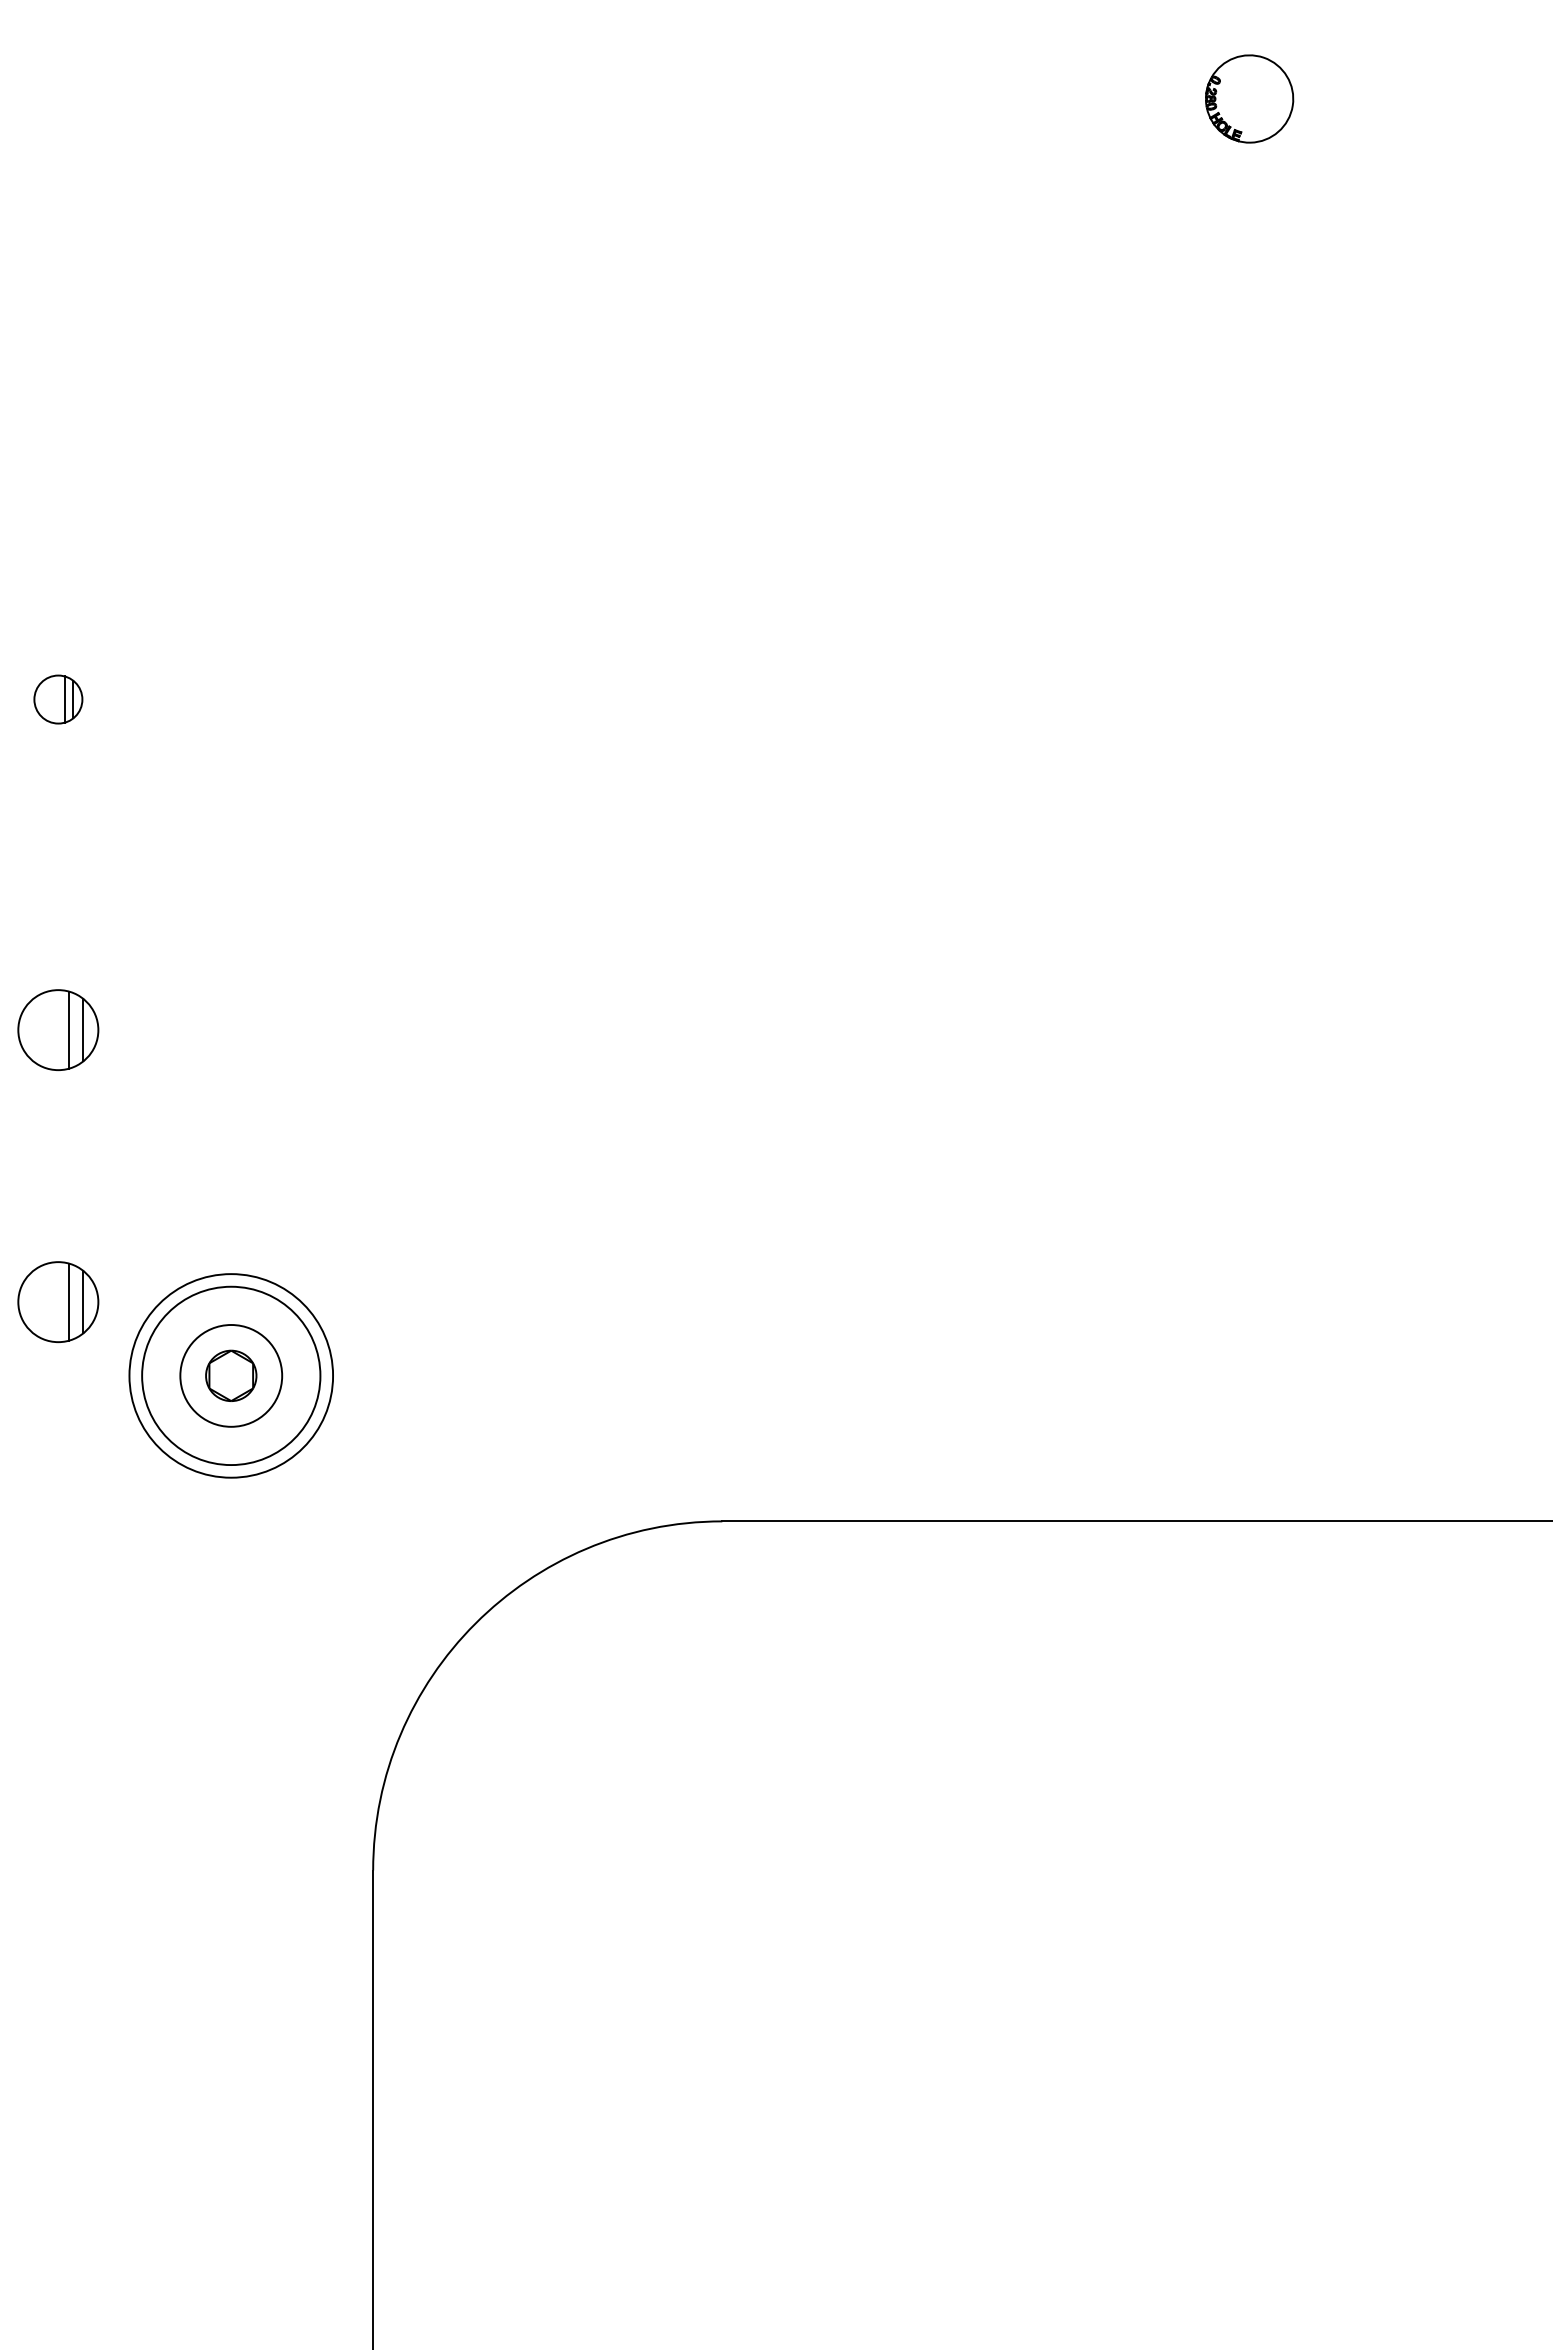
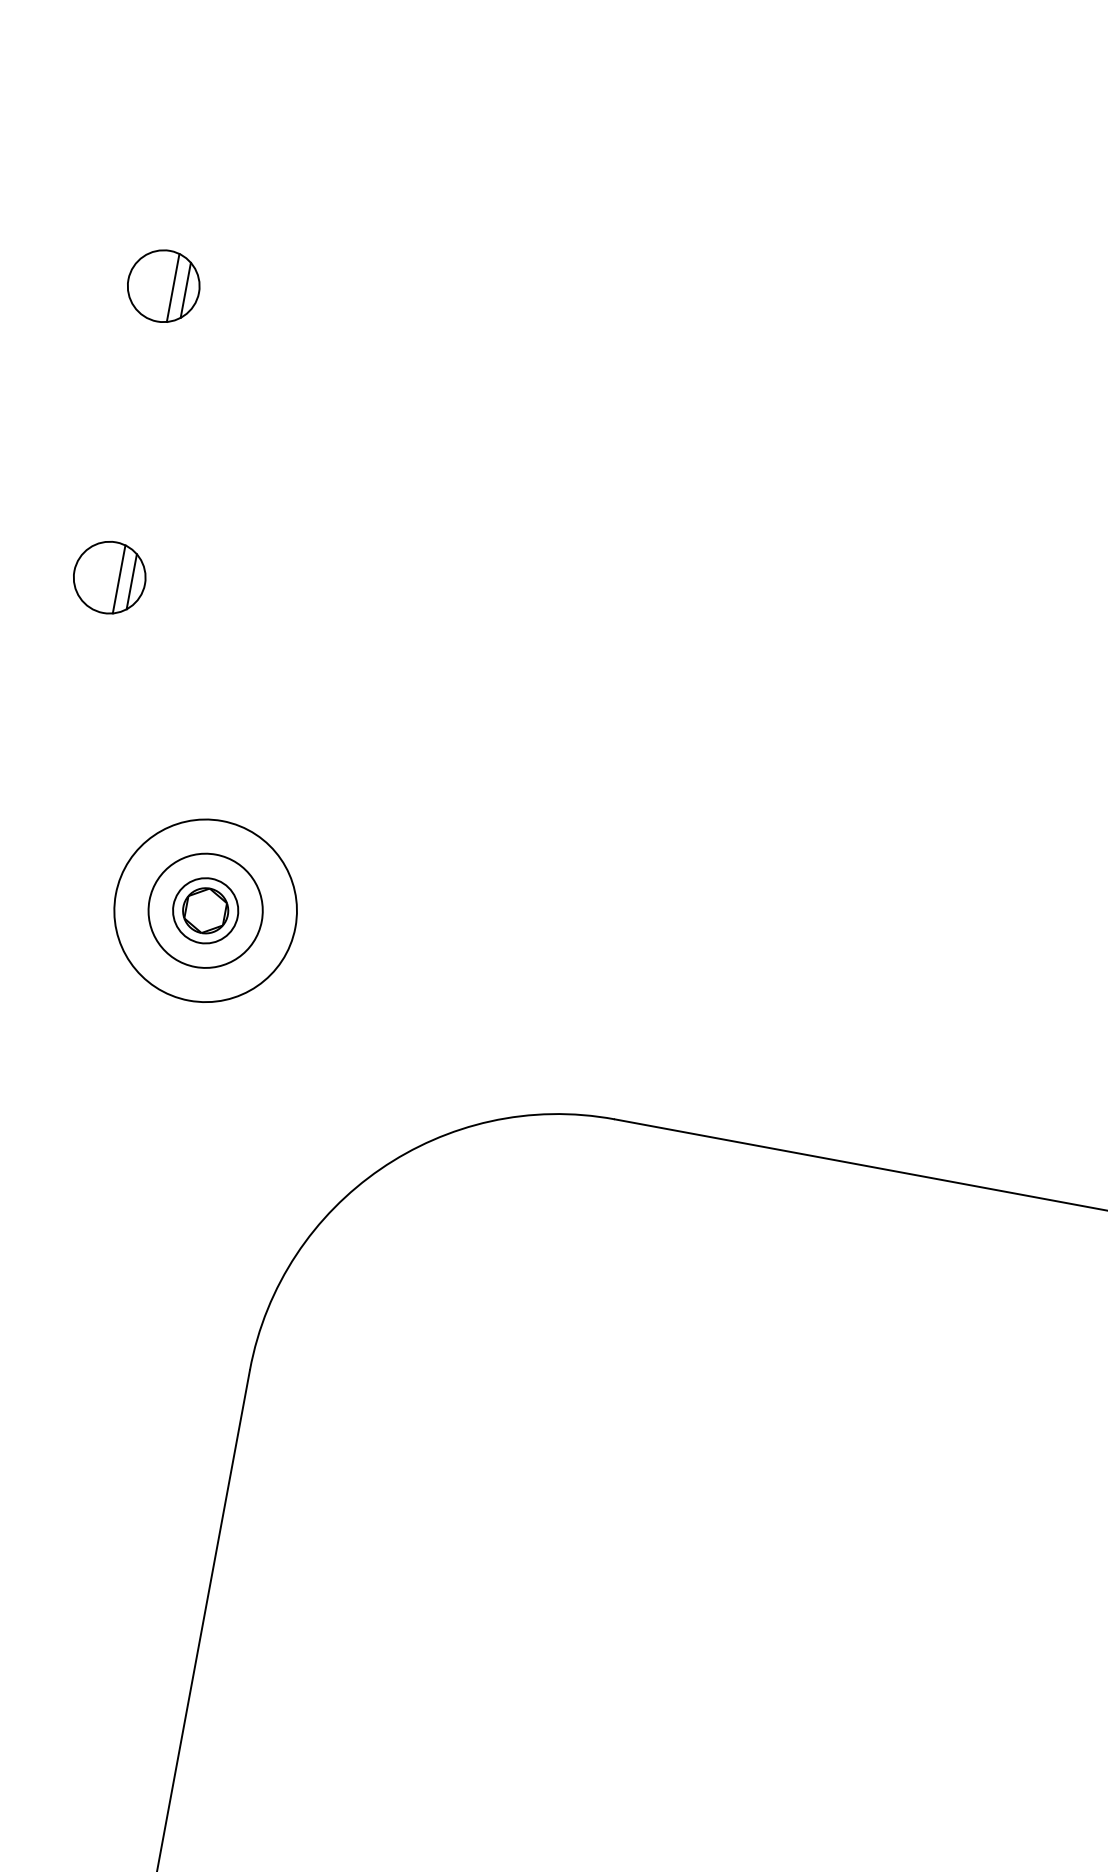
part: (58, 699) -> (163, 286), size x1.67
part: (58, 1301) -> (65, 816), removed
circle: (230, 1375) -> (205, 910), size x0.71
circle: (230, 1375) -> (205, 910), size x0.71

